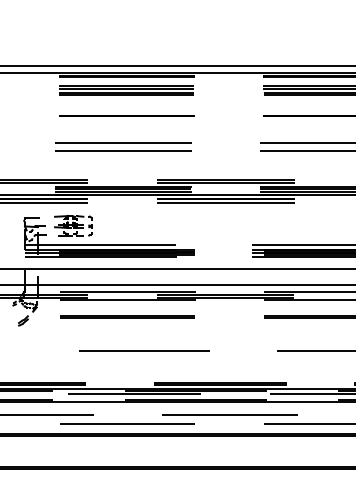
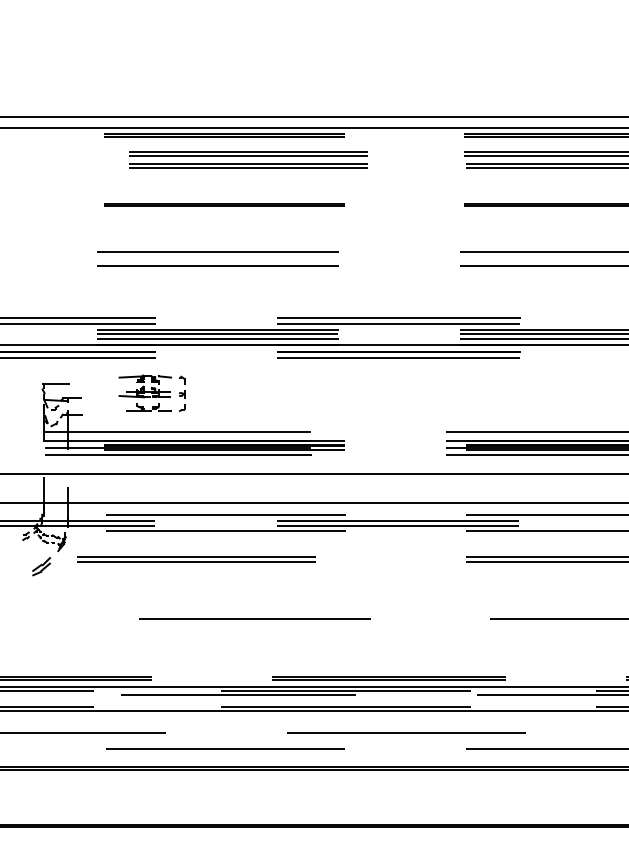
part: (126, 90) -> (248, 159), moved
part: (73, 225) -> (152, 392), moved
line: (127, 316) -> (197, 558), moved

